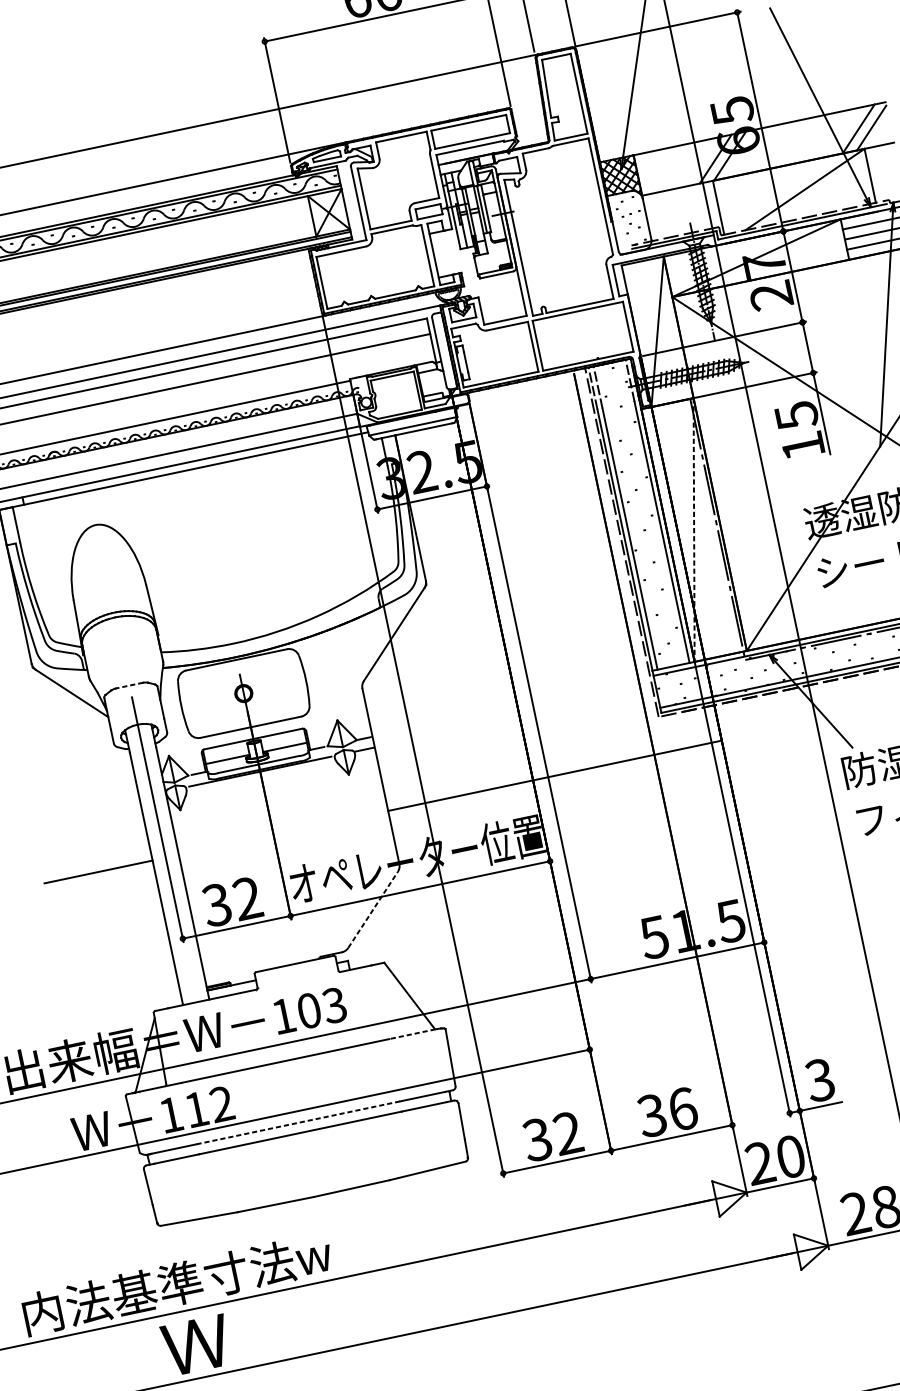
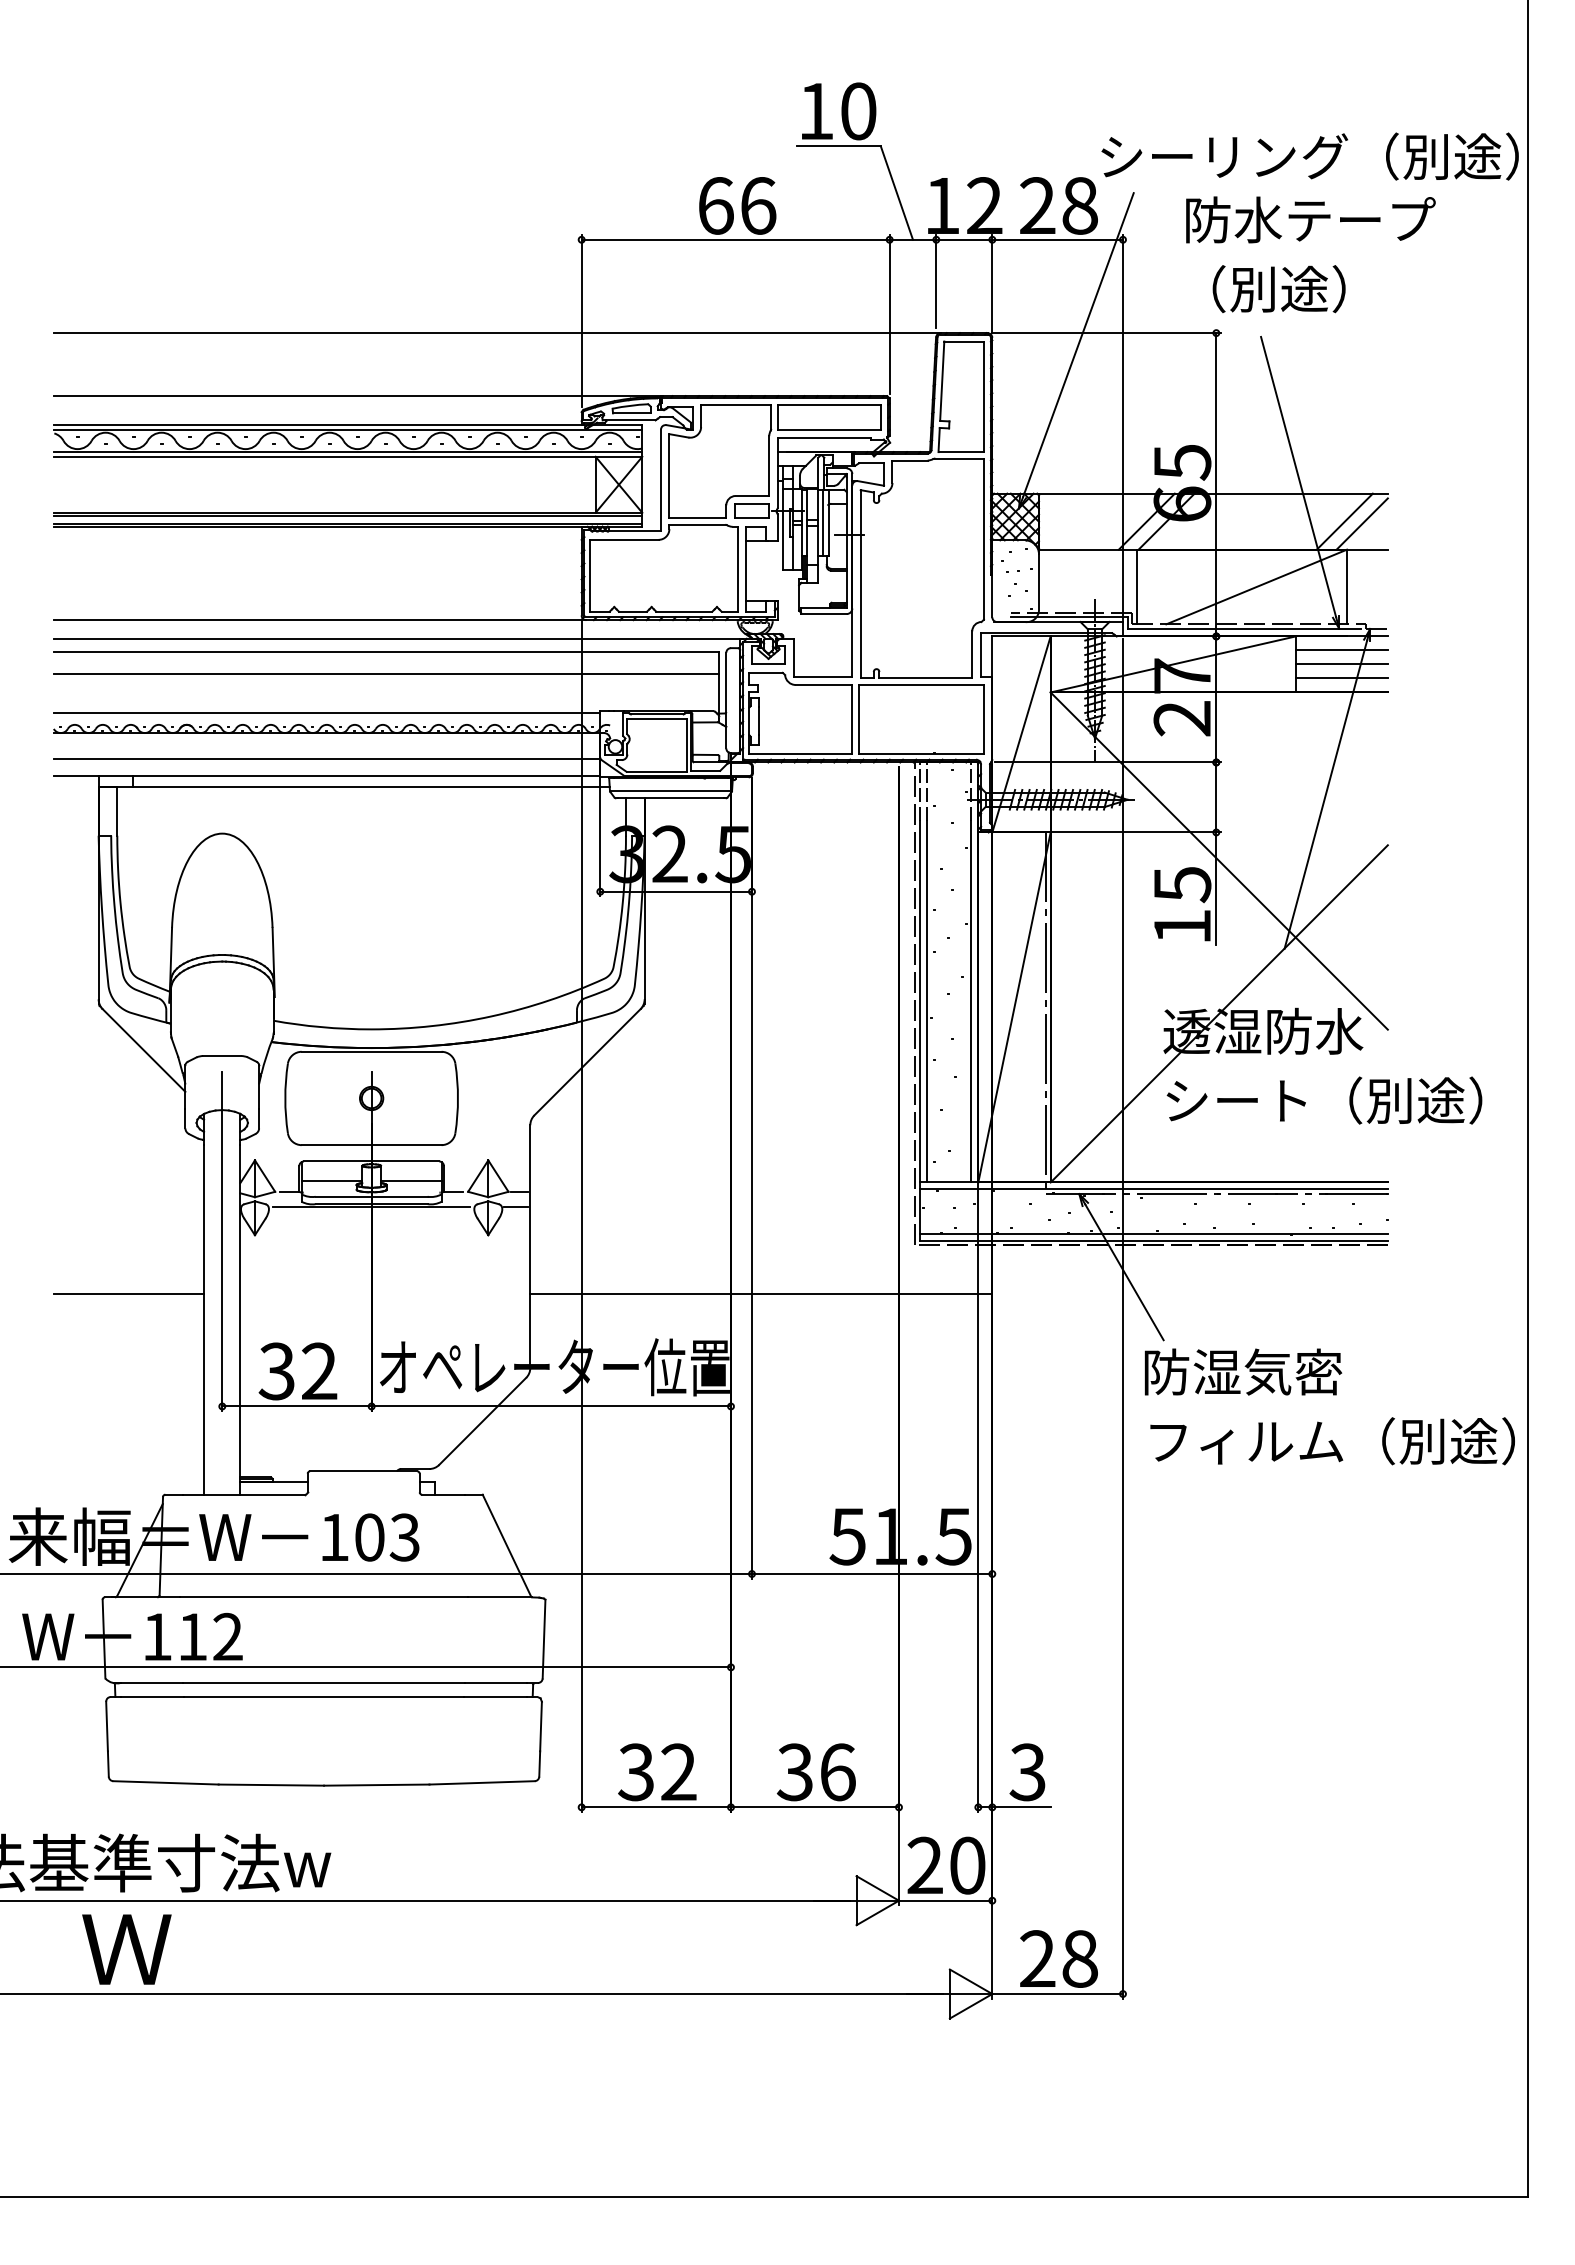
line: (694, 530) -> (1014, 1007), dashed -> solid
line: (129, 685) -> (222, 1056), dashed -> solid
line: (372, 909) -> (482, 1421), dashed -> solid
line: (412, 1034) -> (500, 1597), dashed -> solid
line: (298, 1123) -> (324, 1683), dashed -> solid

